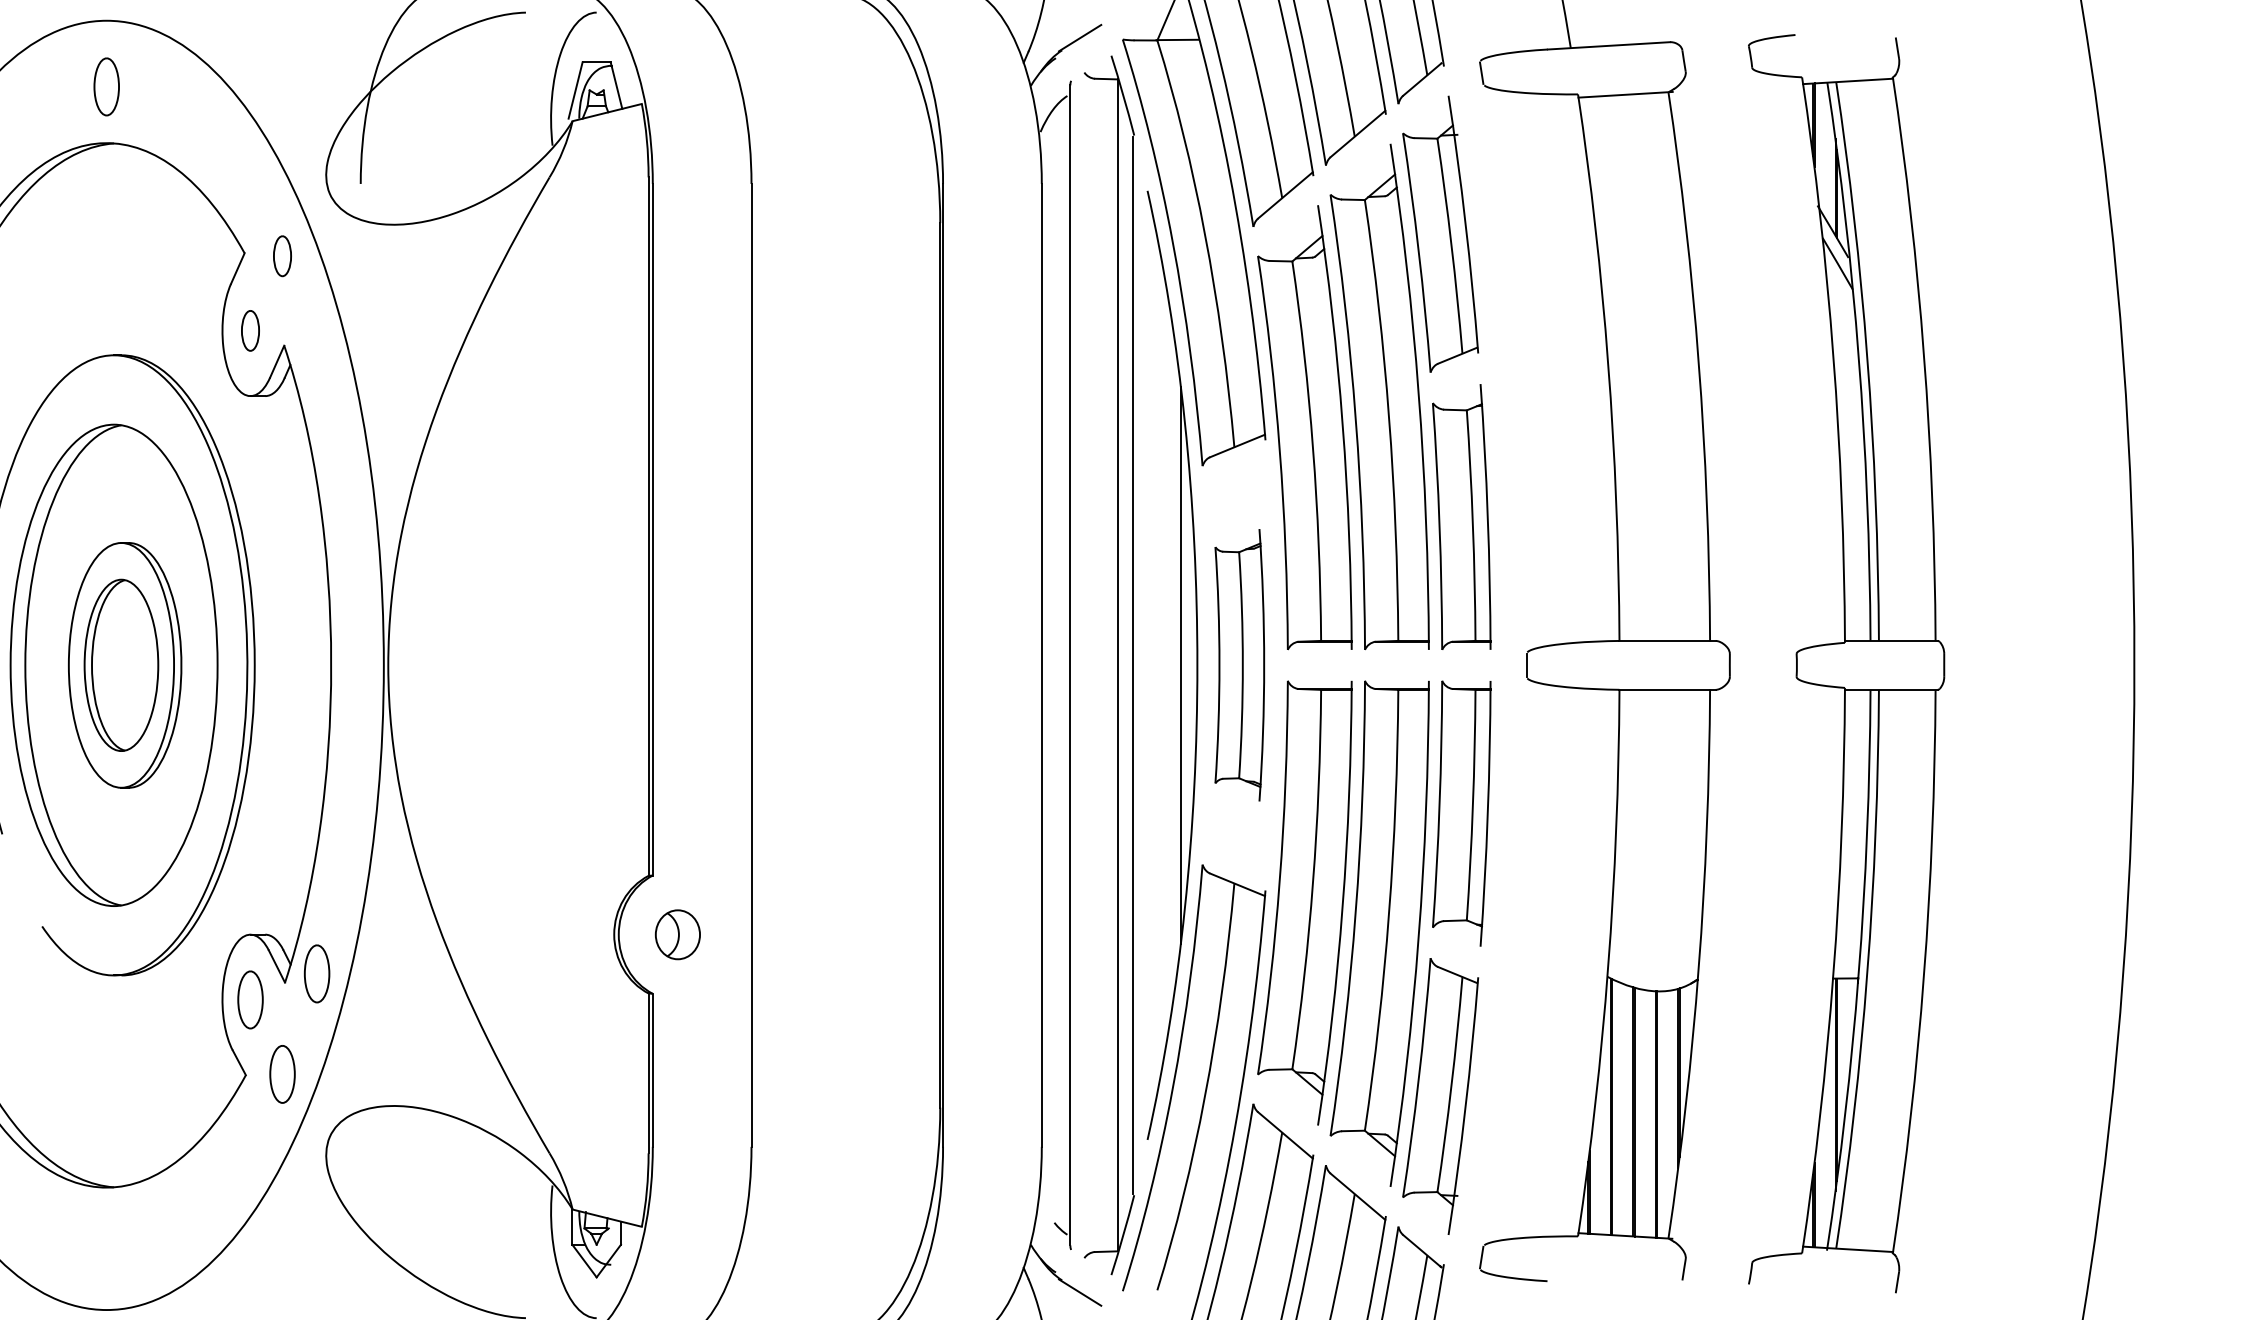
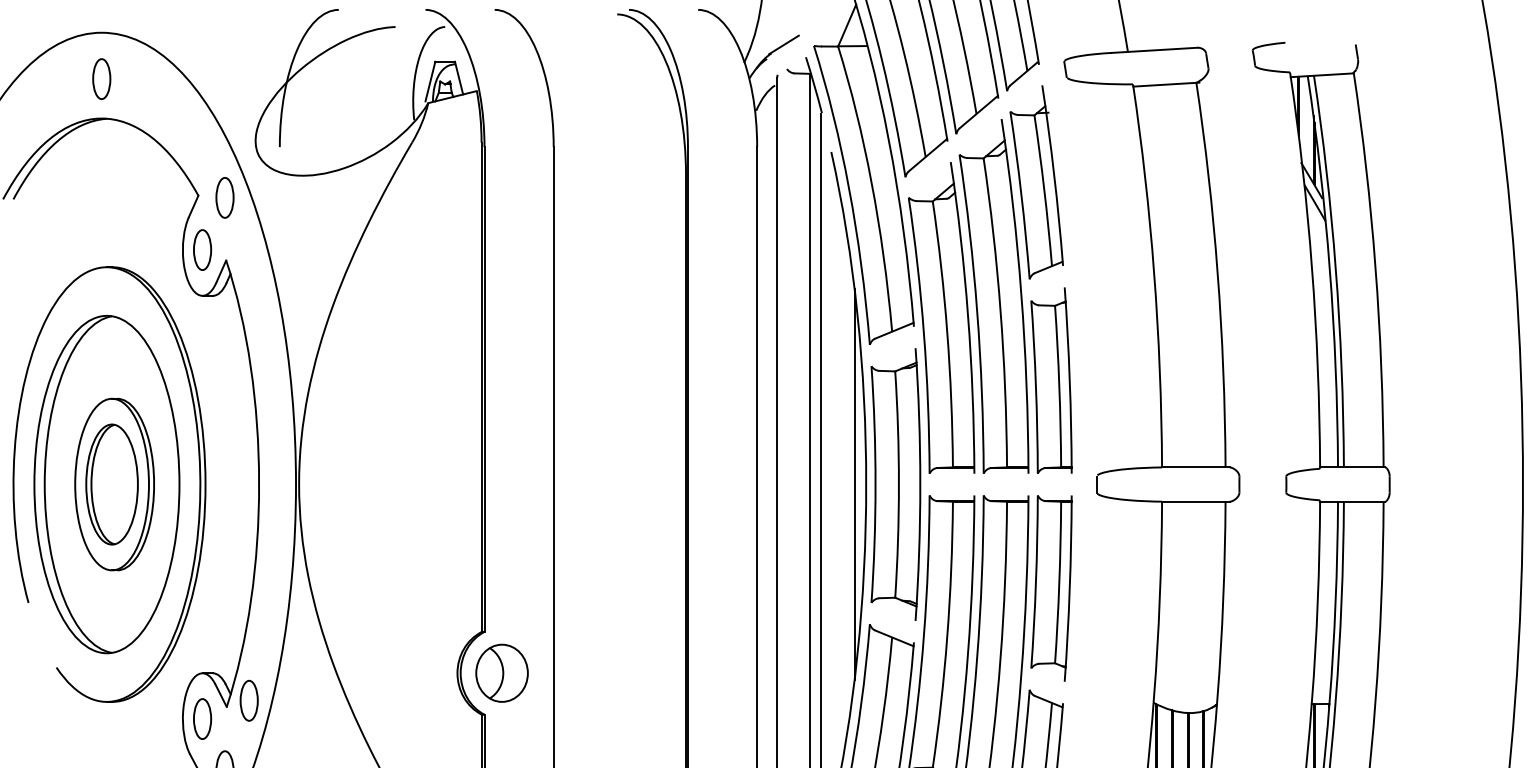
part: (282, 255) -> (224, 197), size x1.43
part: (250, 330) -> (202, 249), size x1.43
part: (1239, 664) -> (895, 483), size x1.43
part: (677, 934) -> (501, 673), size x1.67

